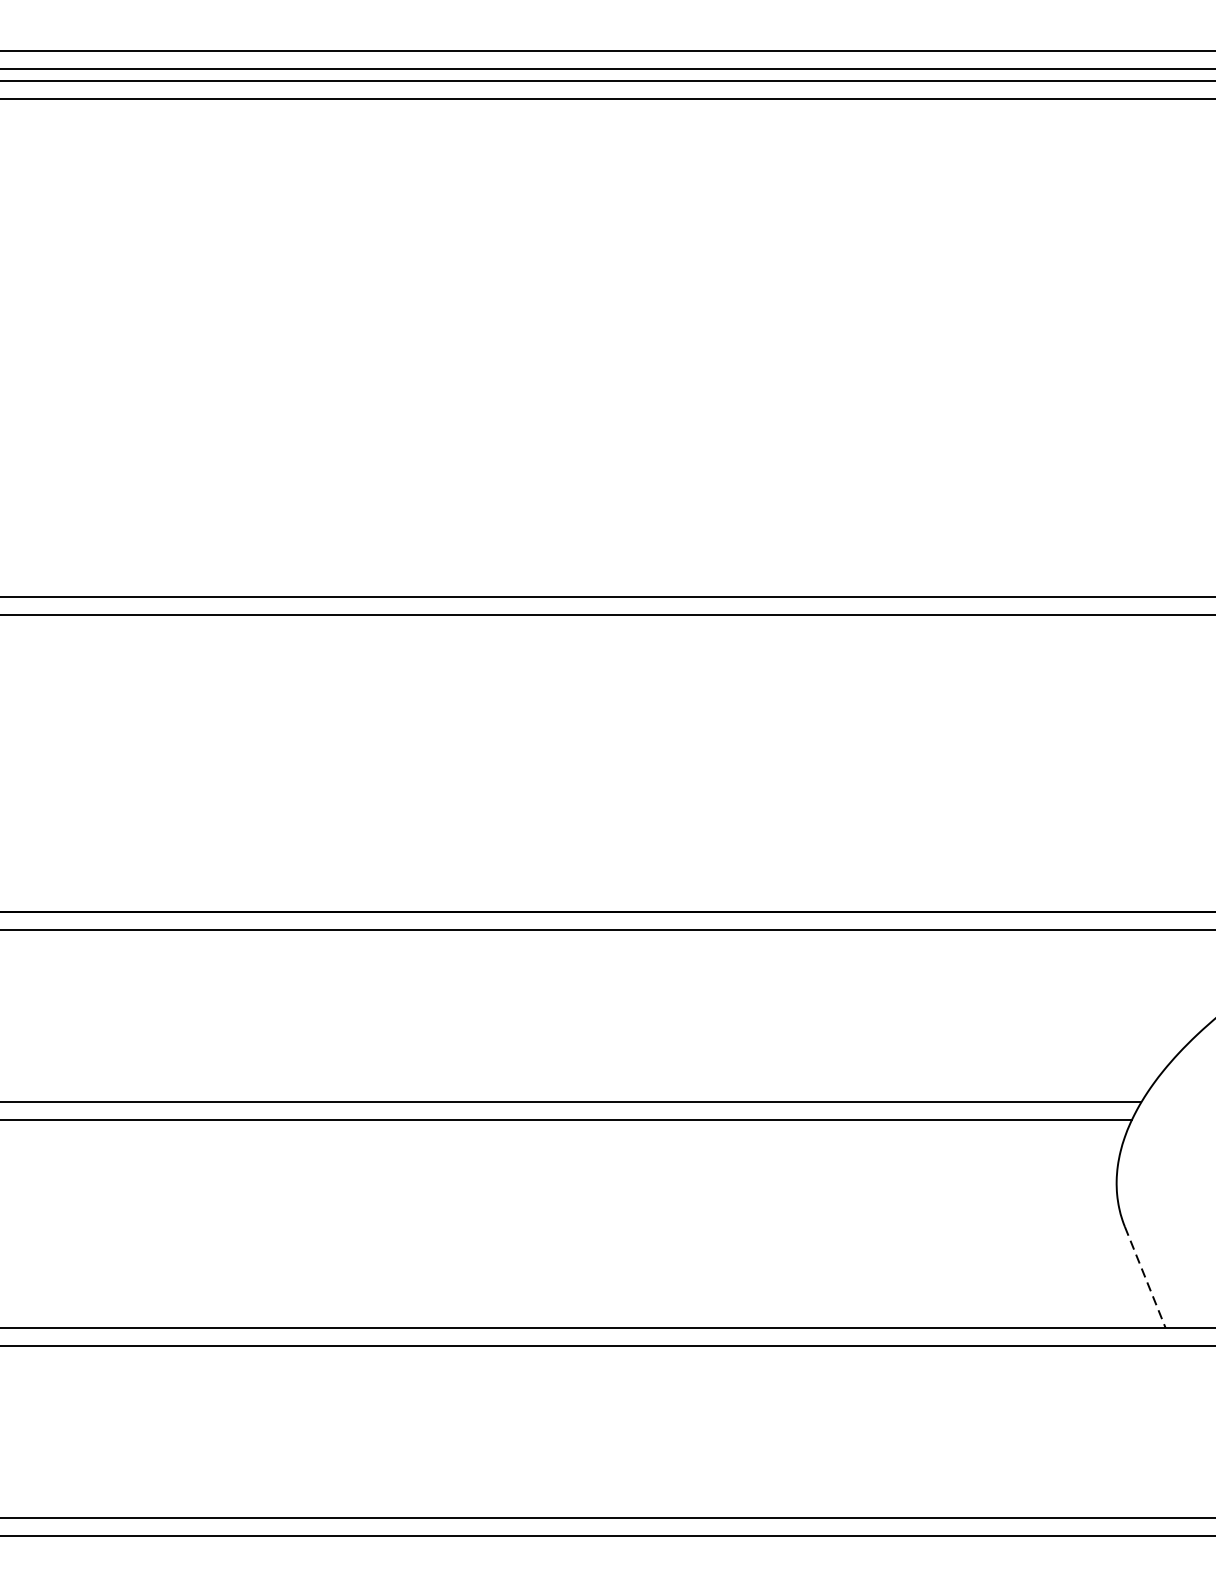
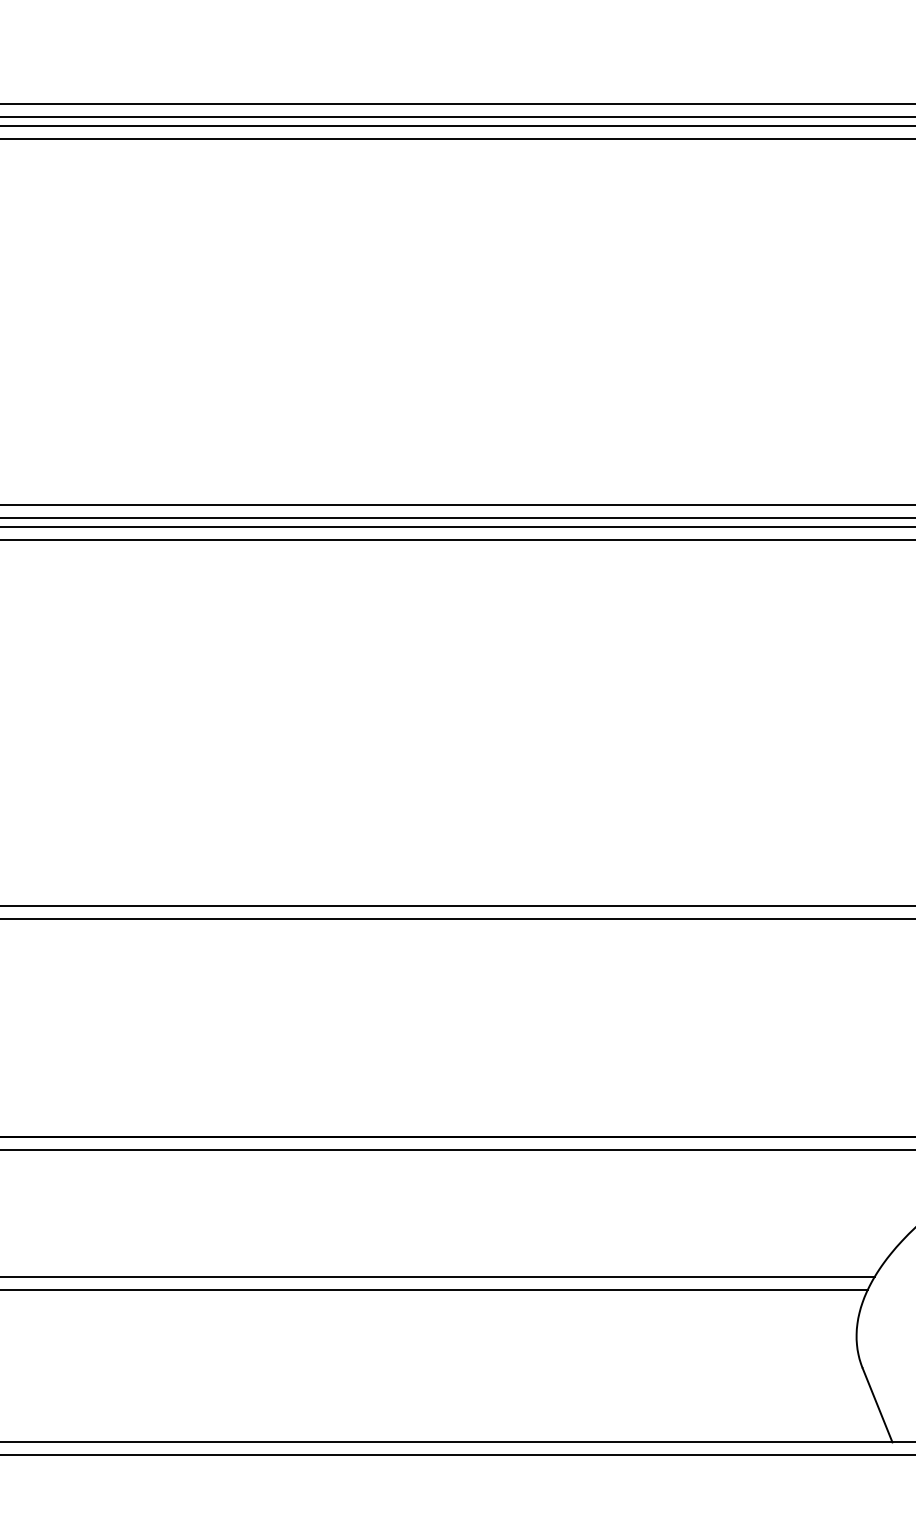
line: (1145, 1277) -> (877, 1405), dashed -> solid

